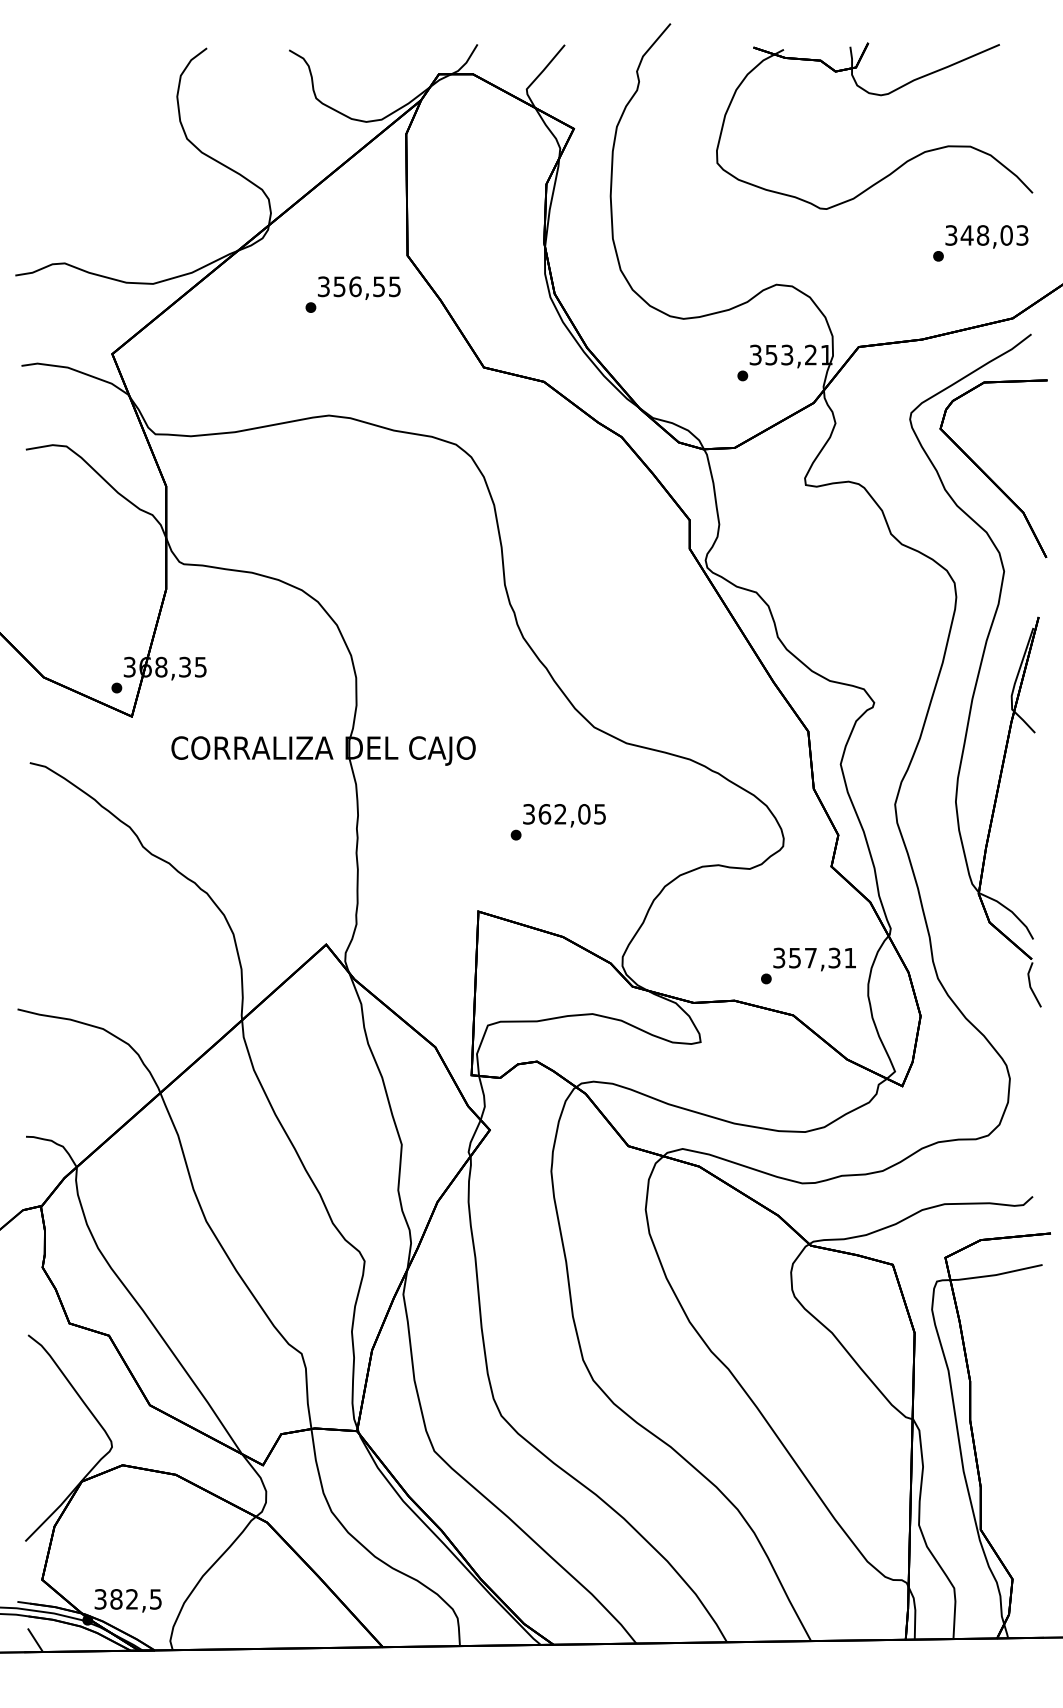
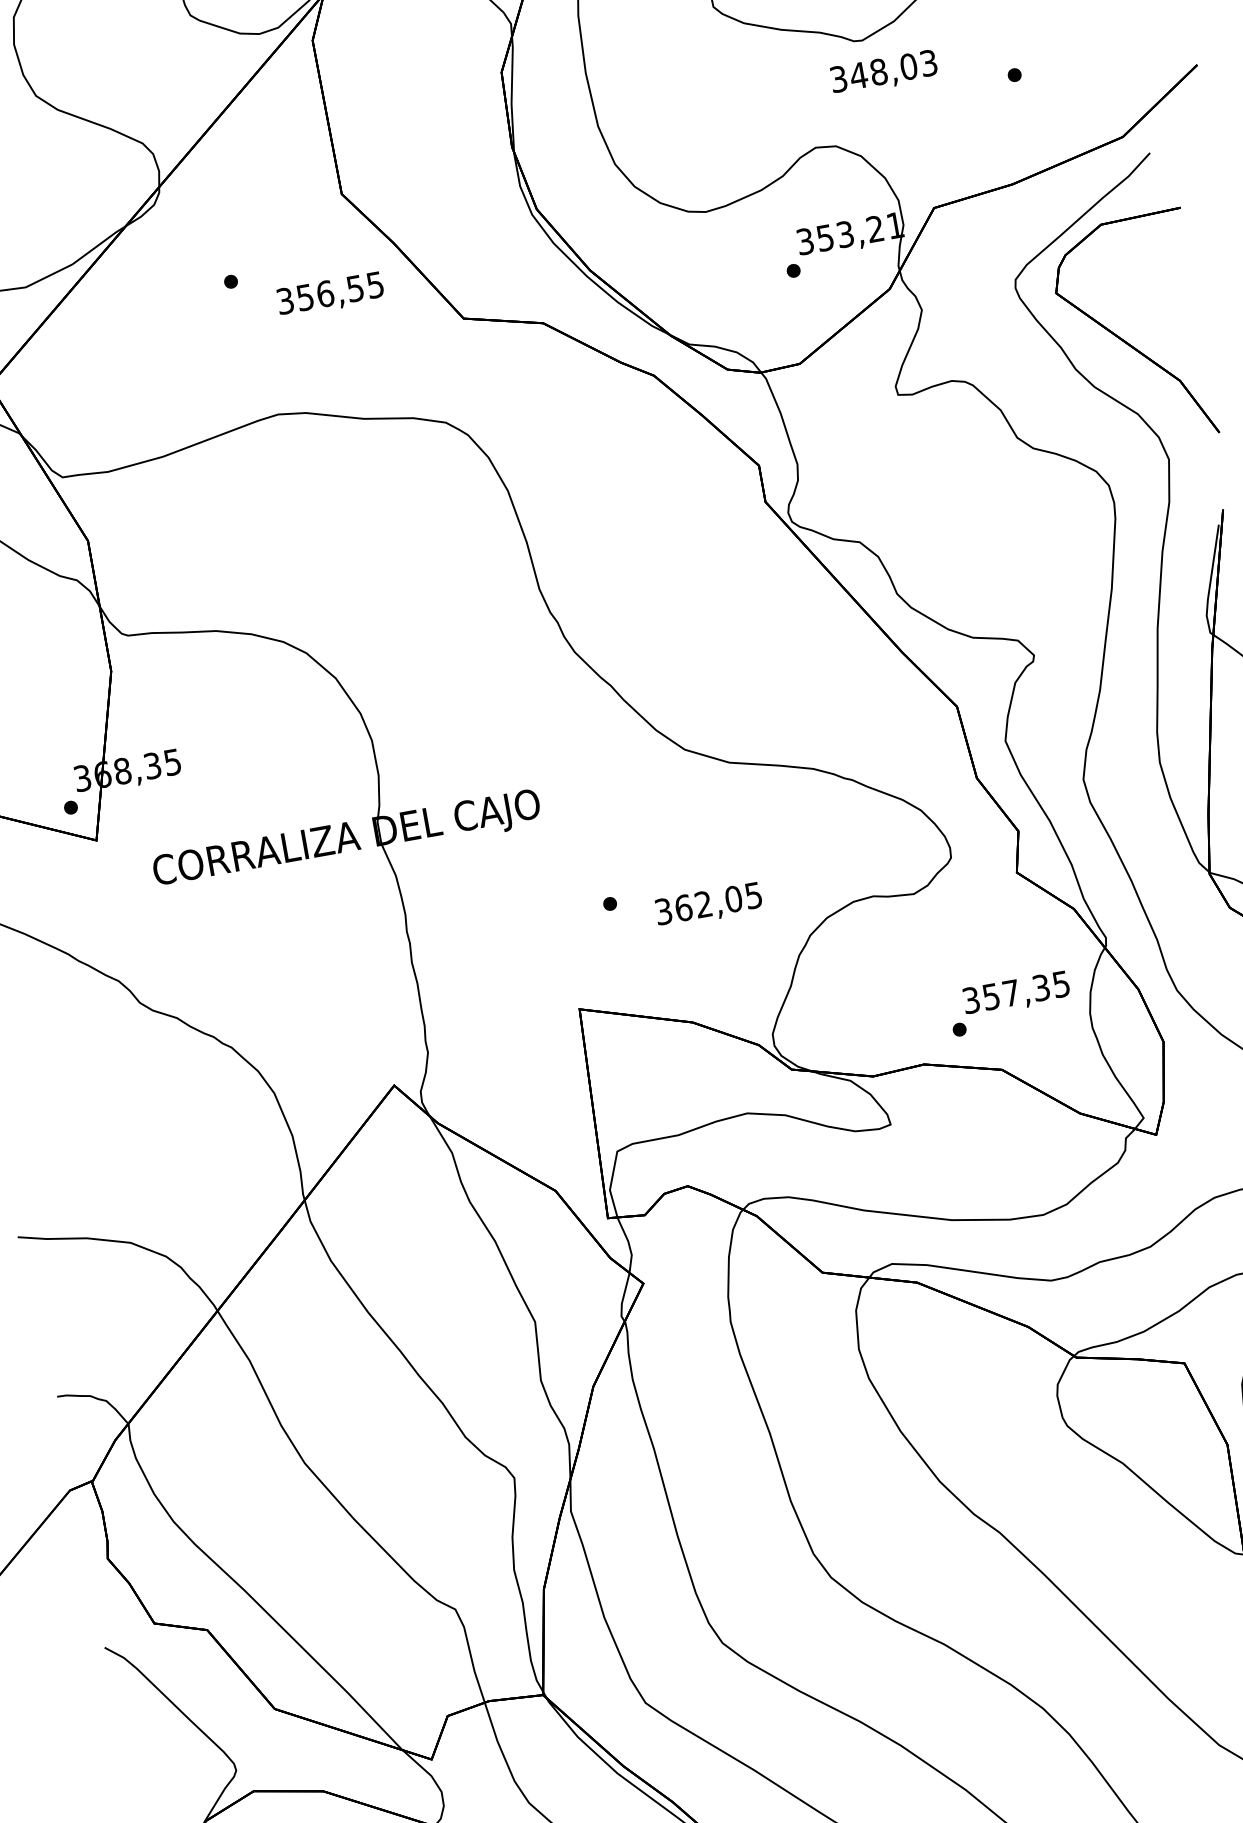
text: (986, 236) -> (883, 72), moved
text: (359, 287) -> (330, 293), moved
text: (564, 815) -> (708, 905), moved
text: (850, 958) -> (1061, 984), 357,31 -> 357,35

